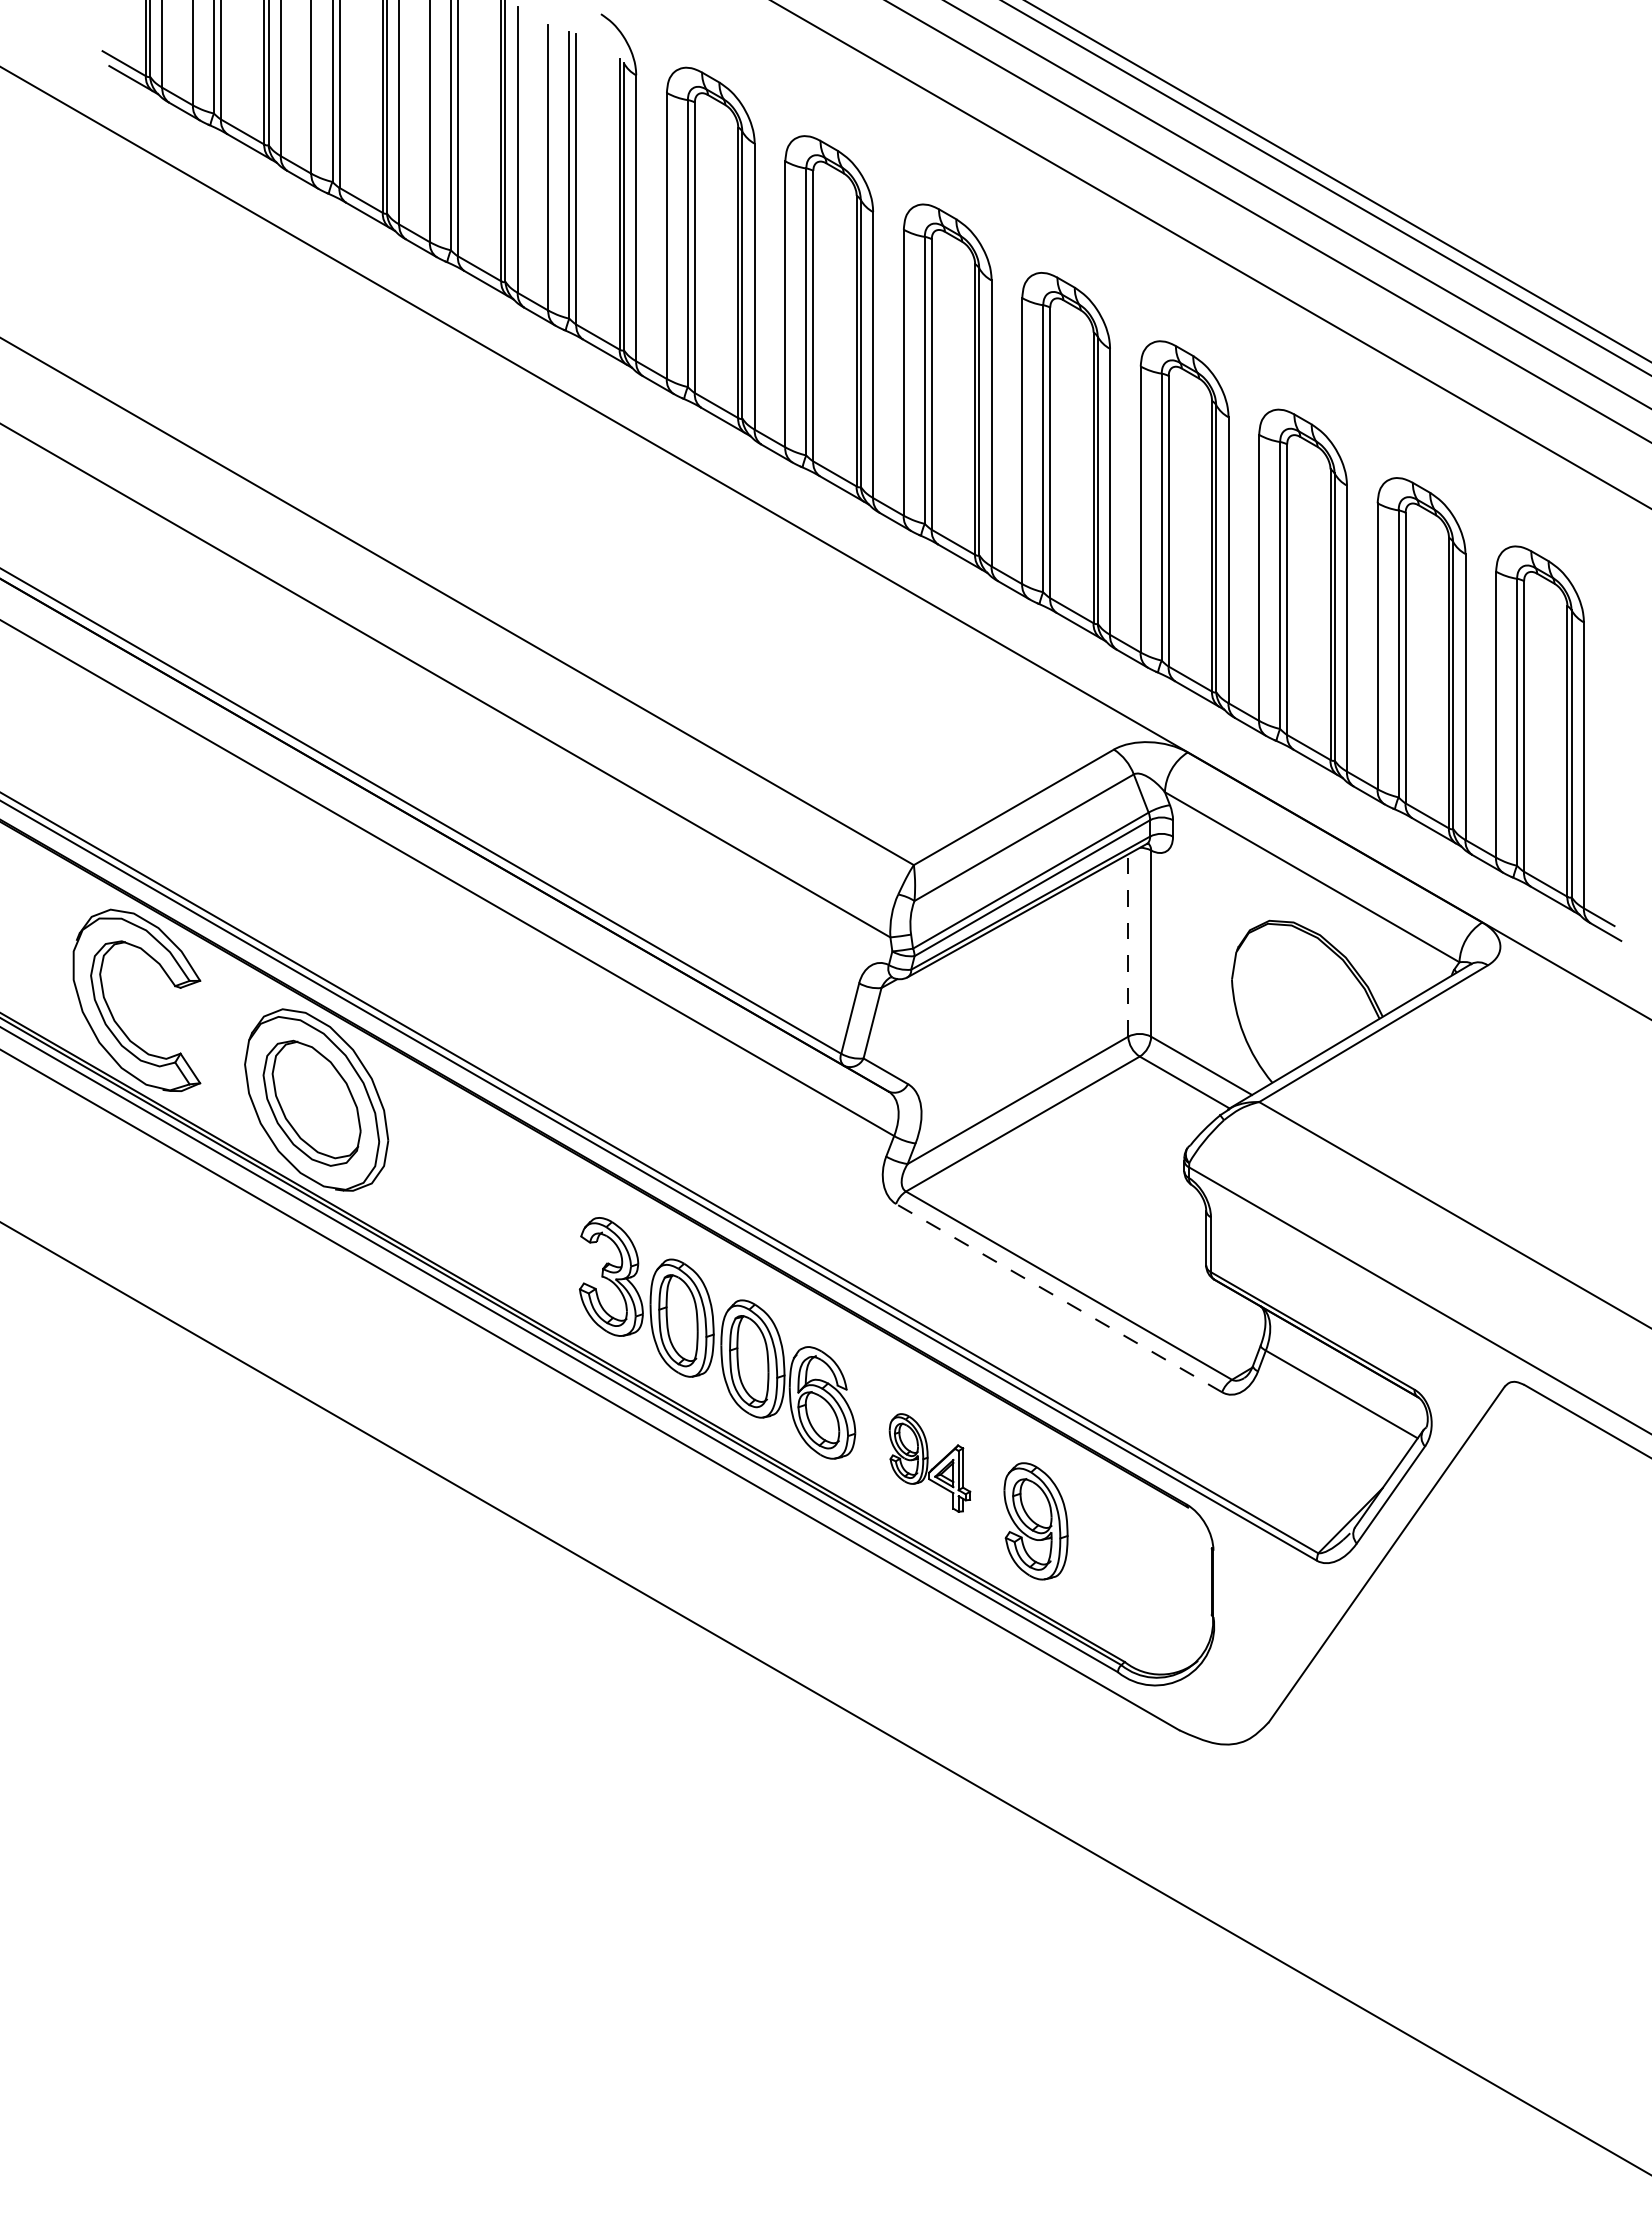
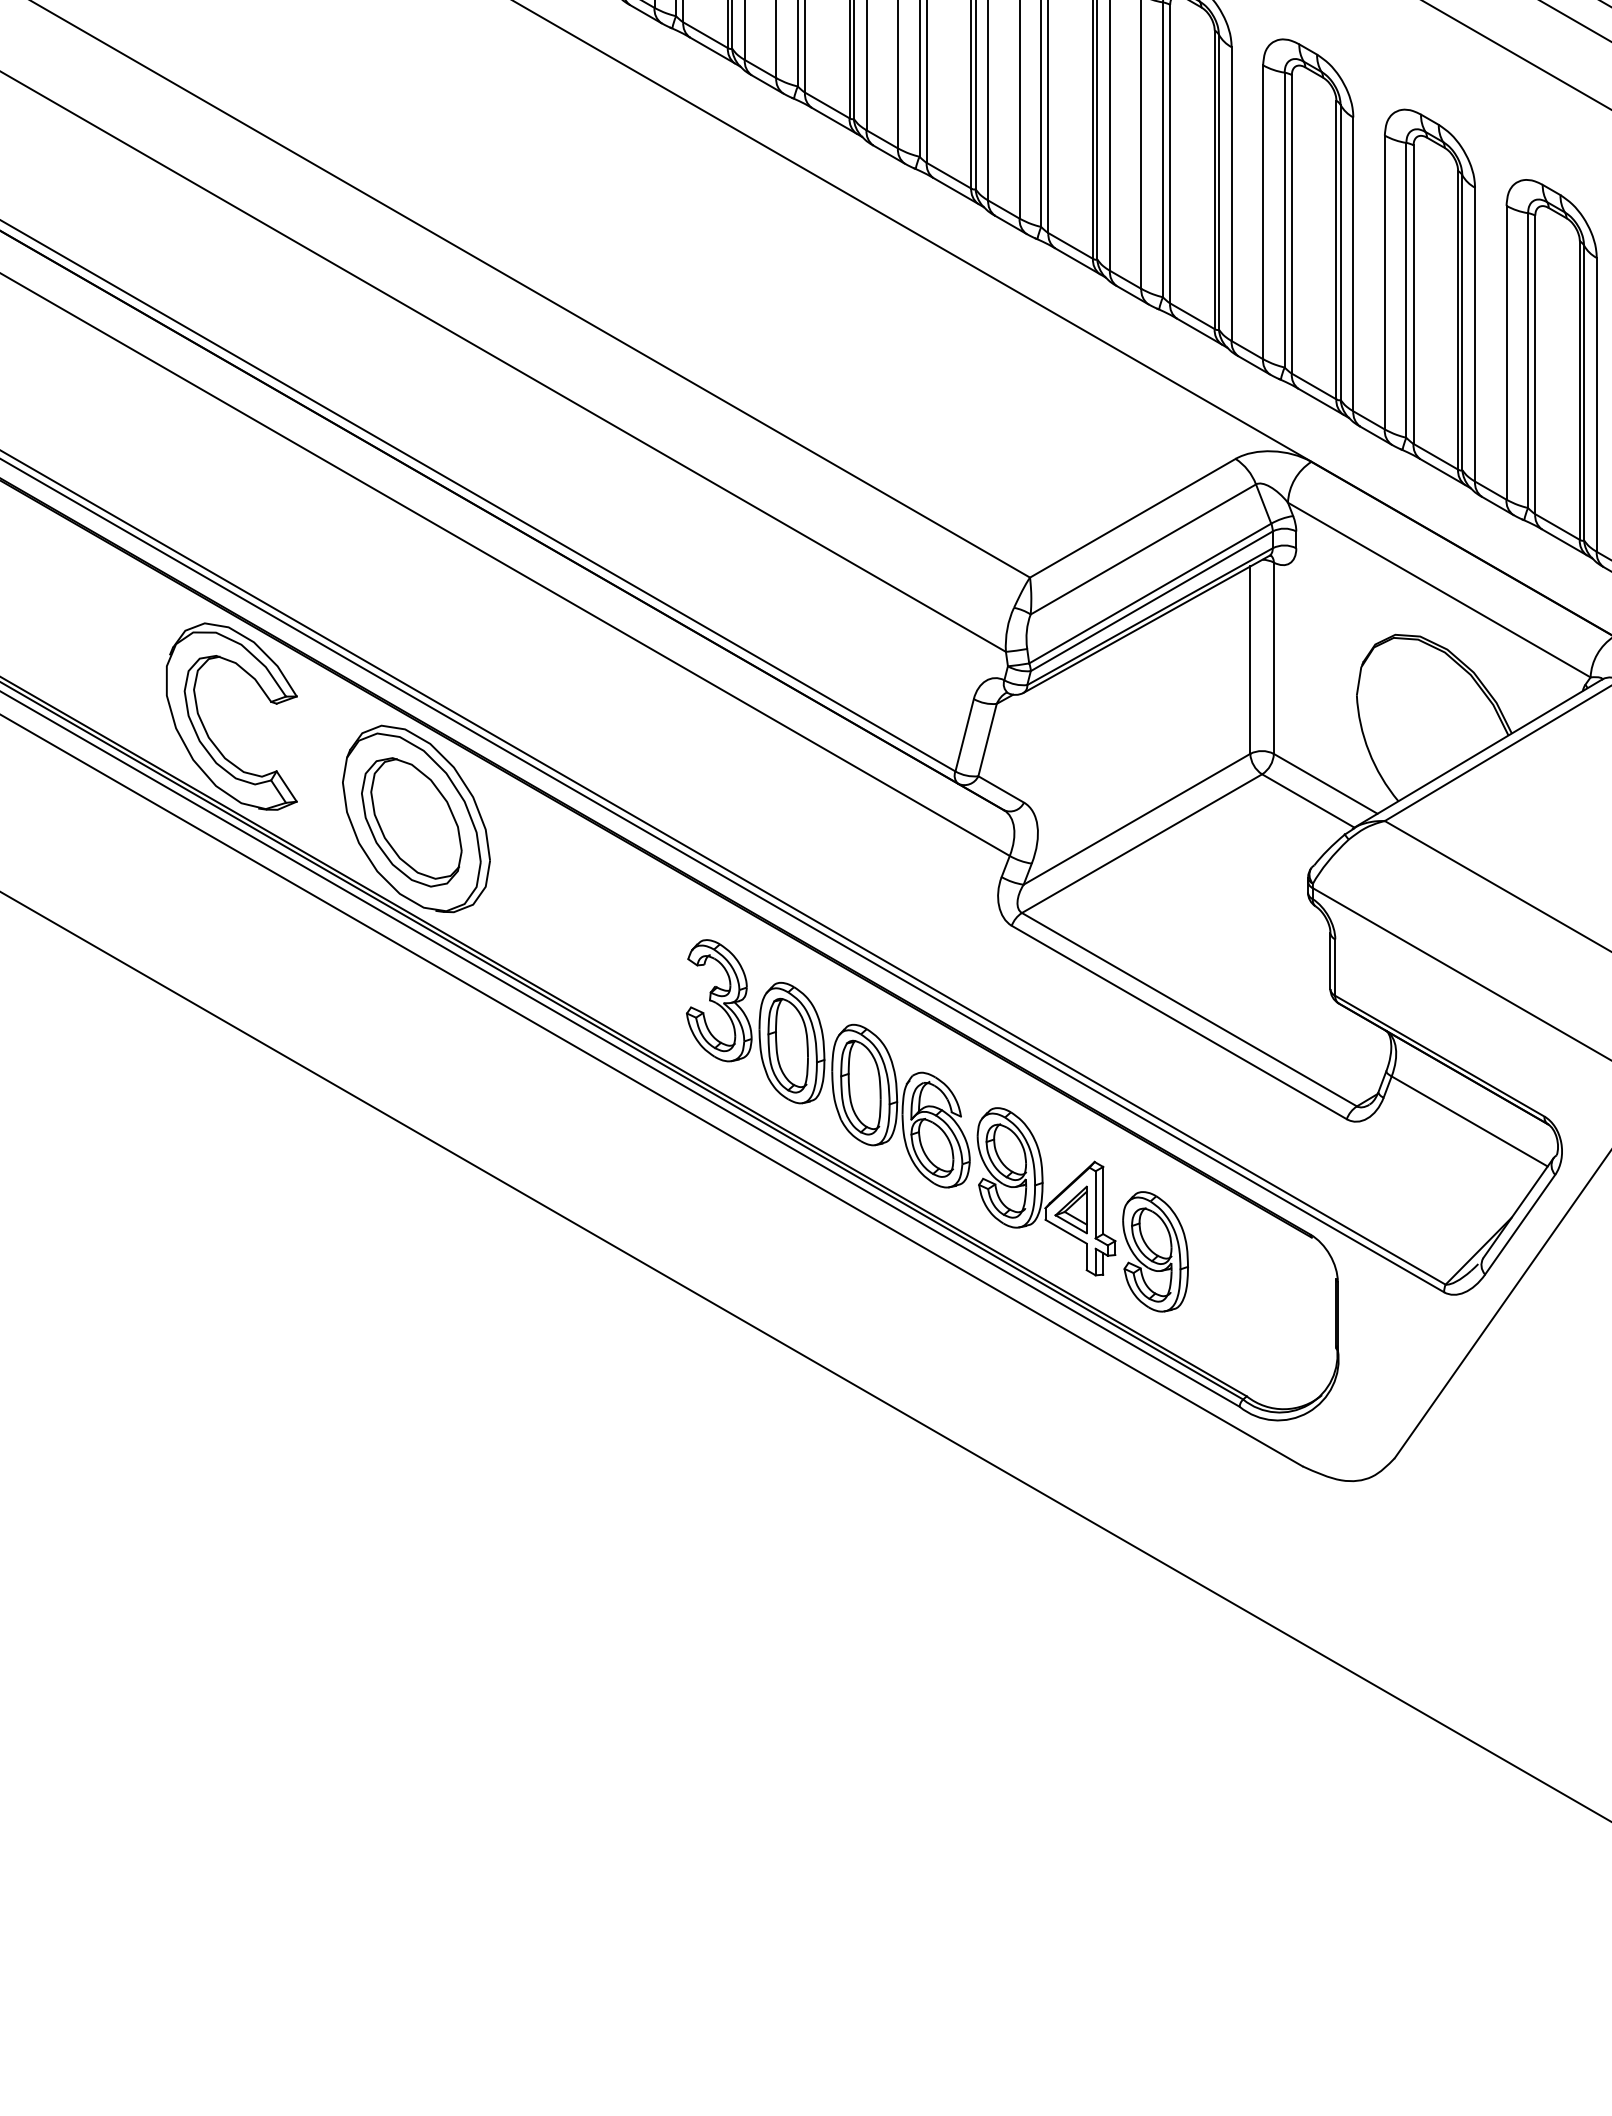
line: (1128, 944) -> (1250, 659), dashed -> solid
line: (1058, 1297) -> (1178, 1021), dashed -> solid
part: (929, 1462) -> (1046, 1191), size x1.67

